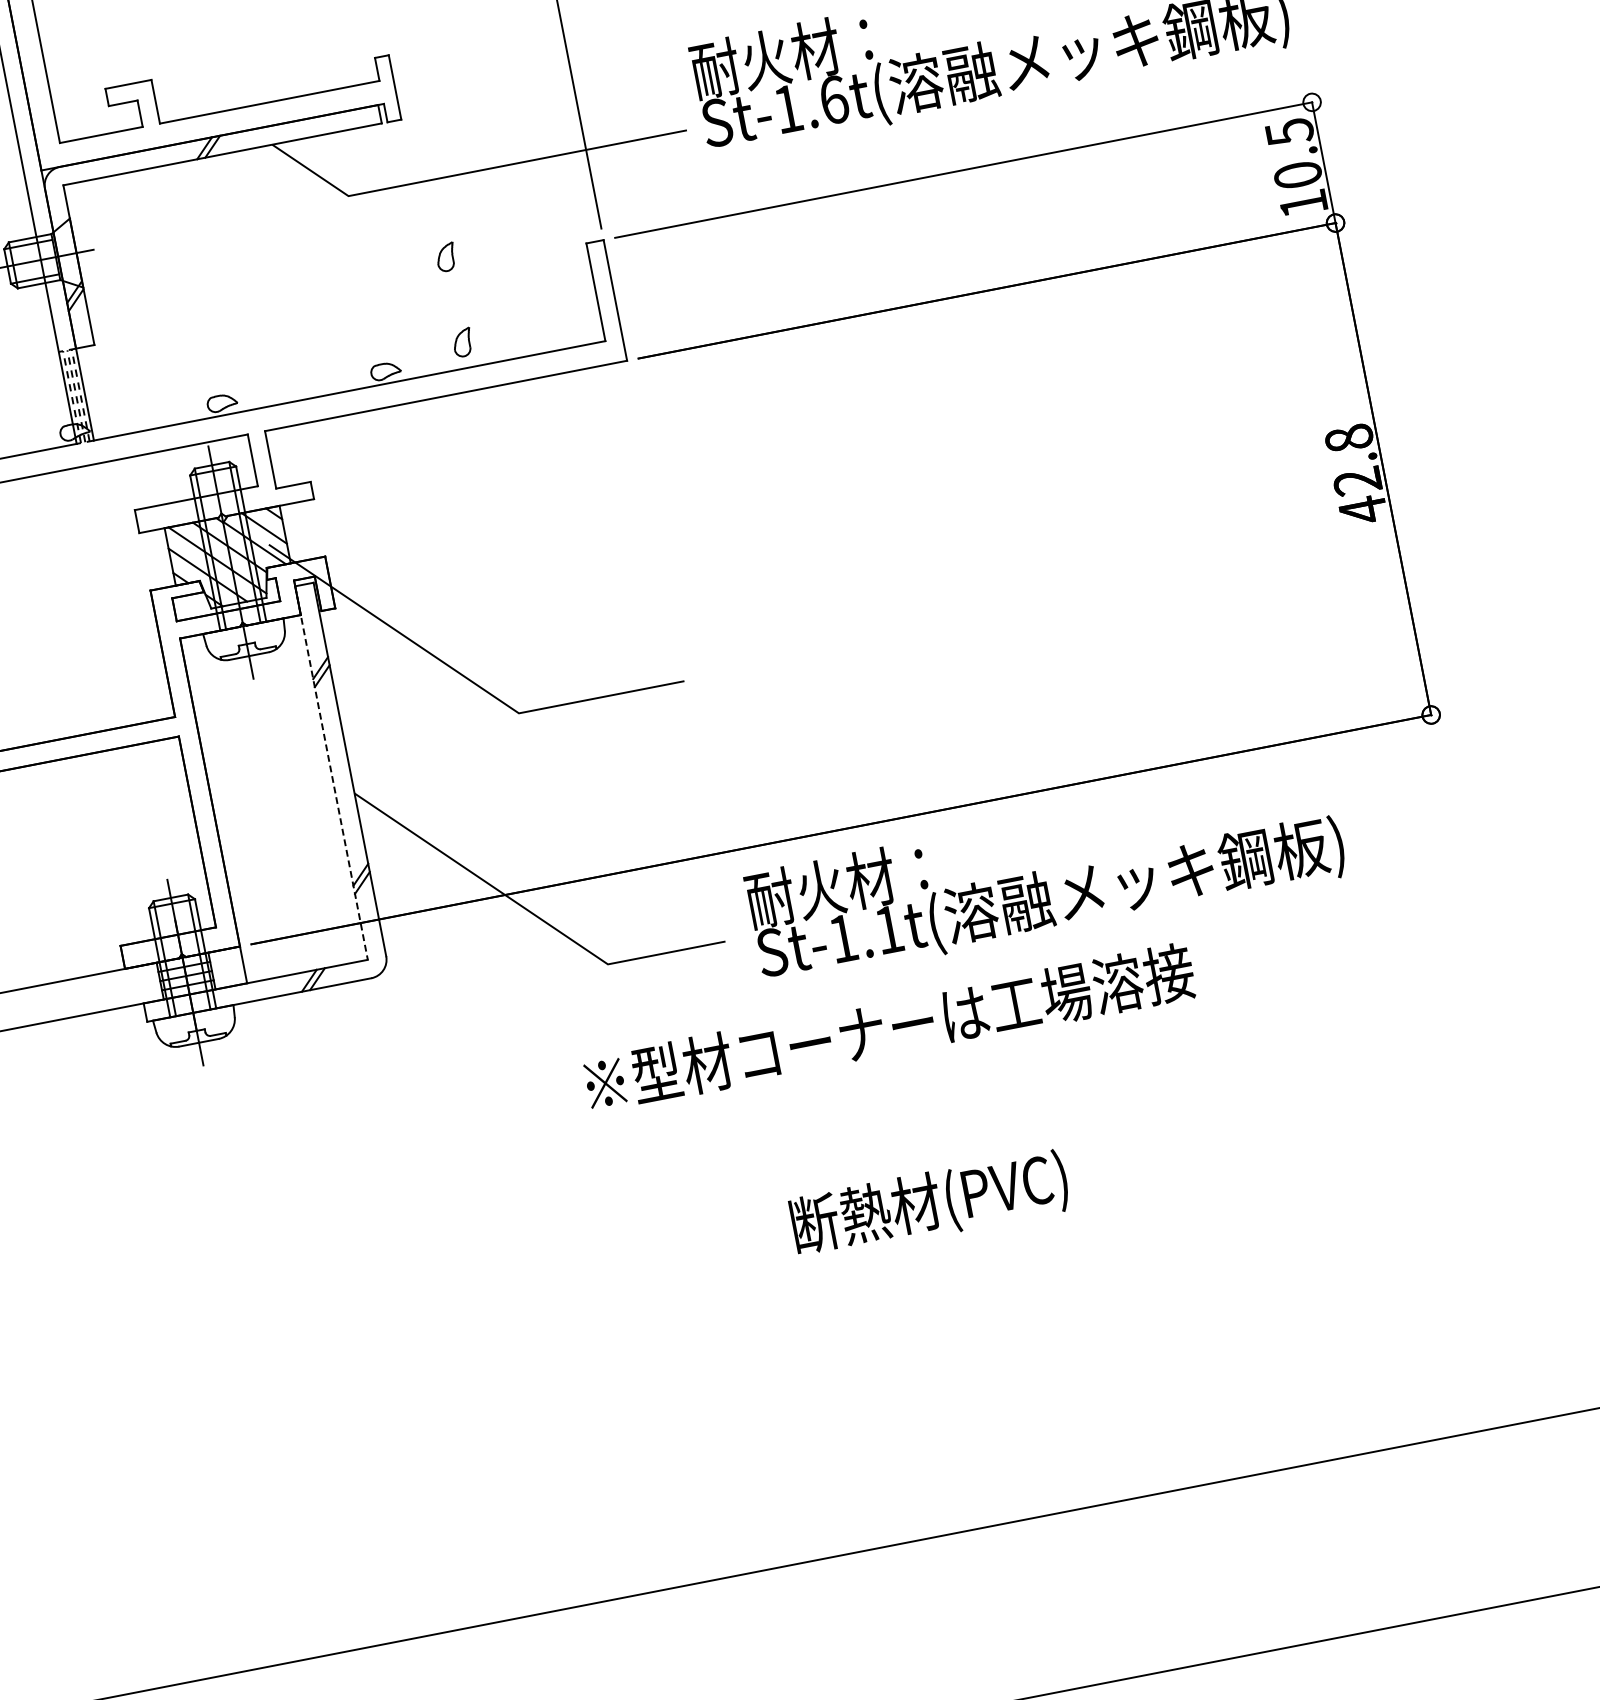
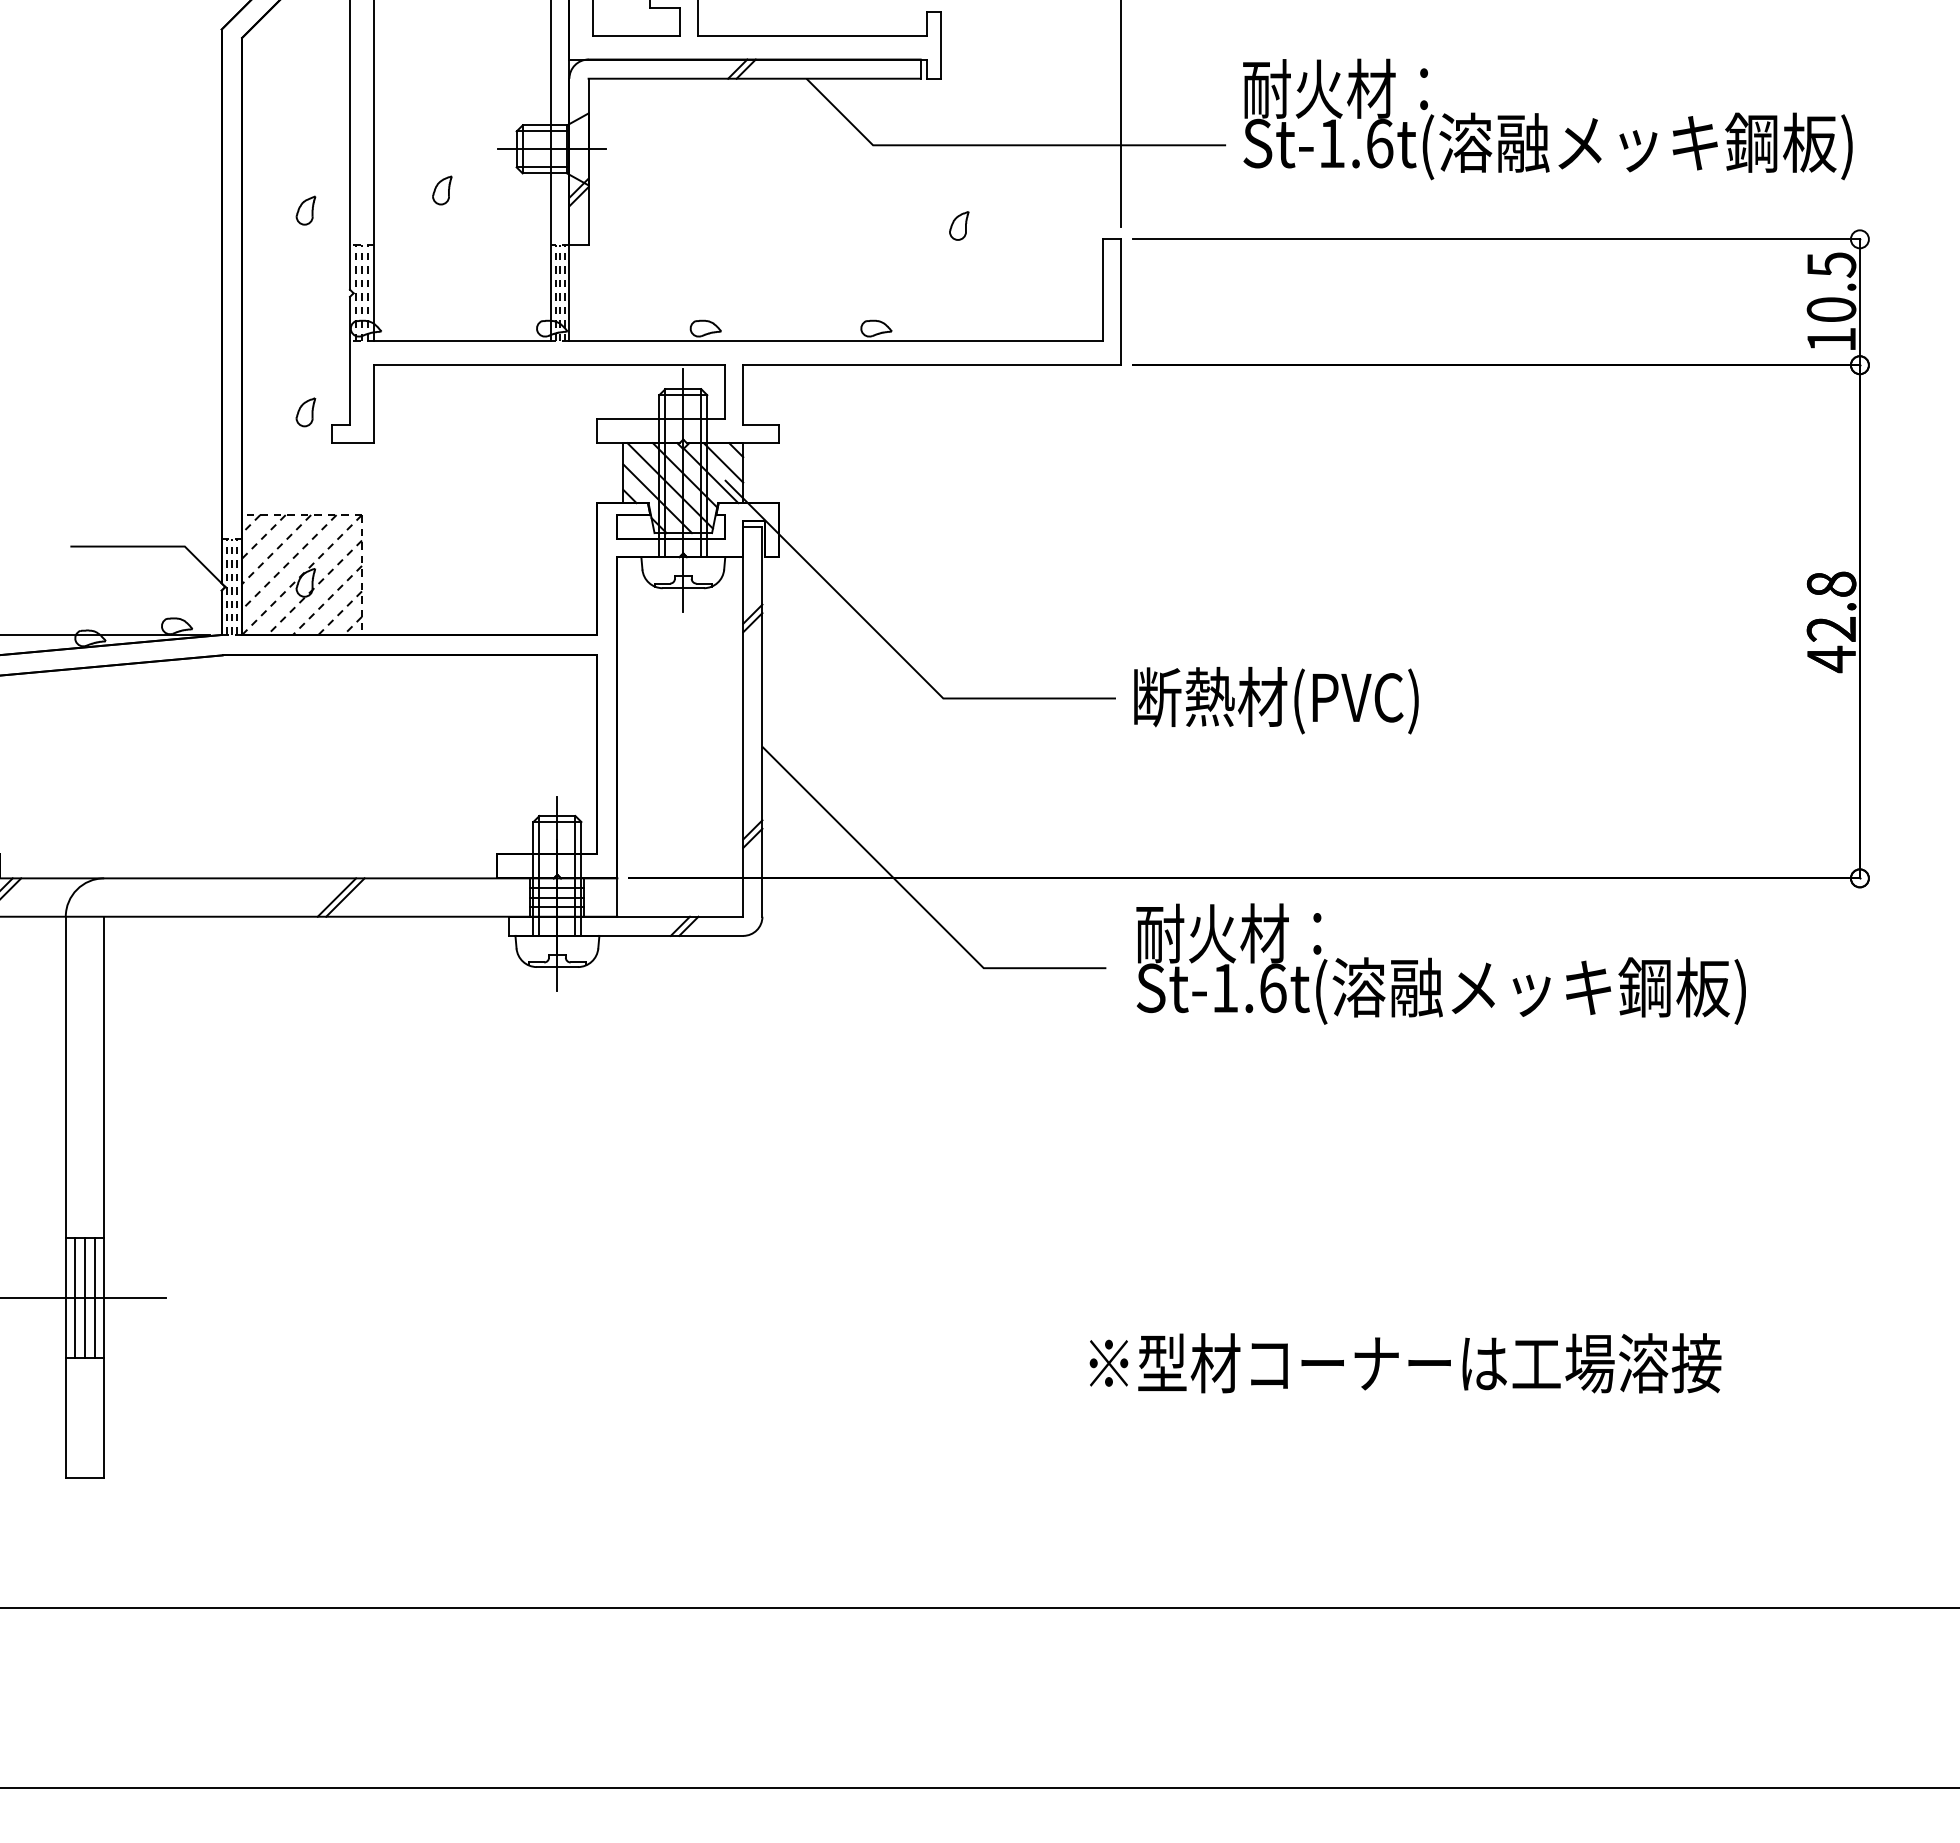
part: (462, 342) -> (959, 314), removed
line: (331, 772) -> (743, 721), dashed -> solid
text: (889, 929) -> (1273, 988), St-1.1t( -> St-1.6t(
text: (889, 1028) -> (1405, 1363), moved
text: (929, 1204) -> (1276, 700), moved

